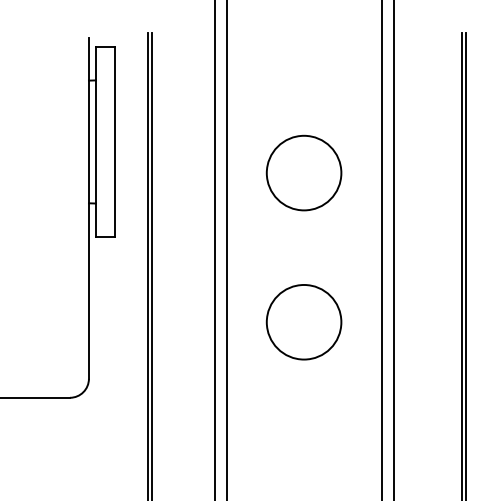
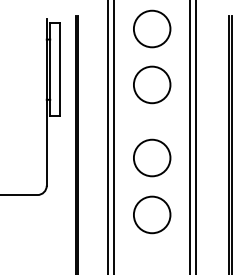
circle: (304, 57) -> (152, 28), added
circle: (304, 437) -> (152, 214), added

